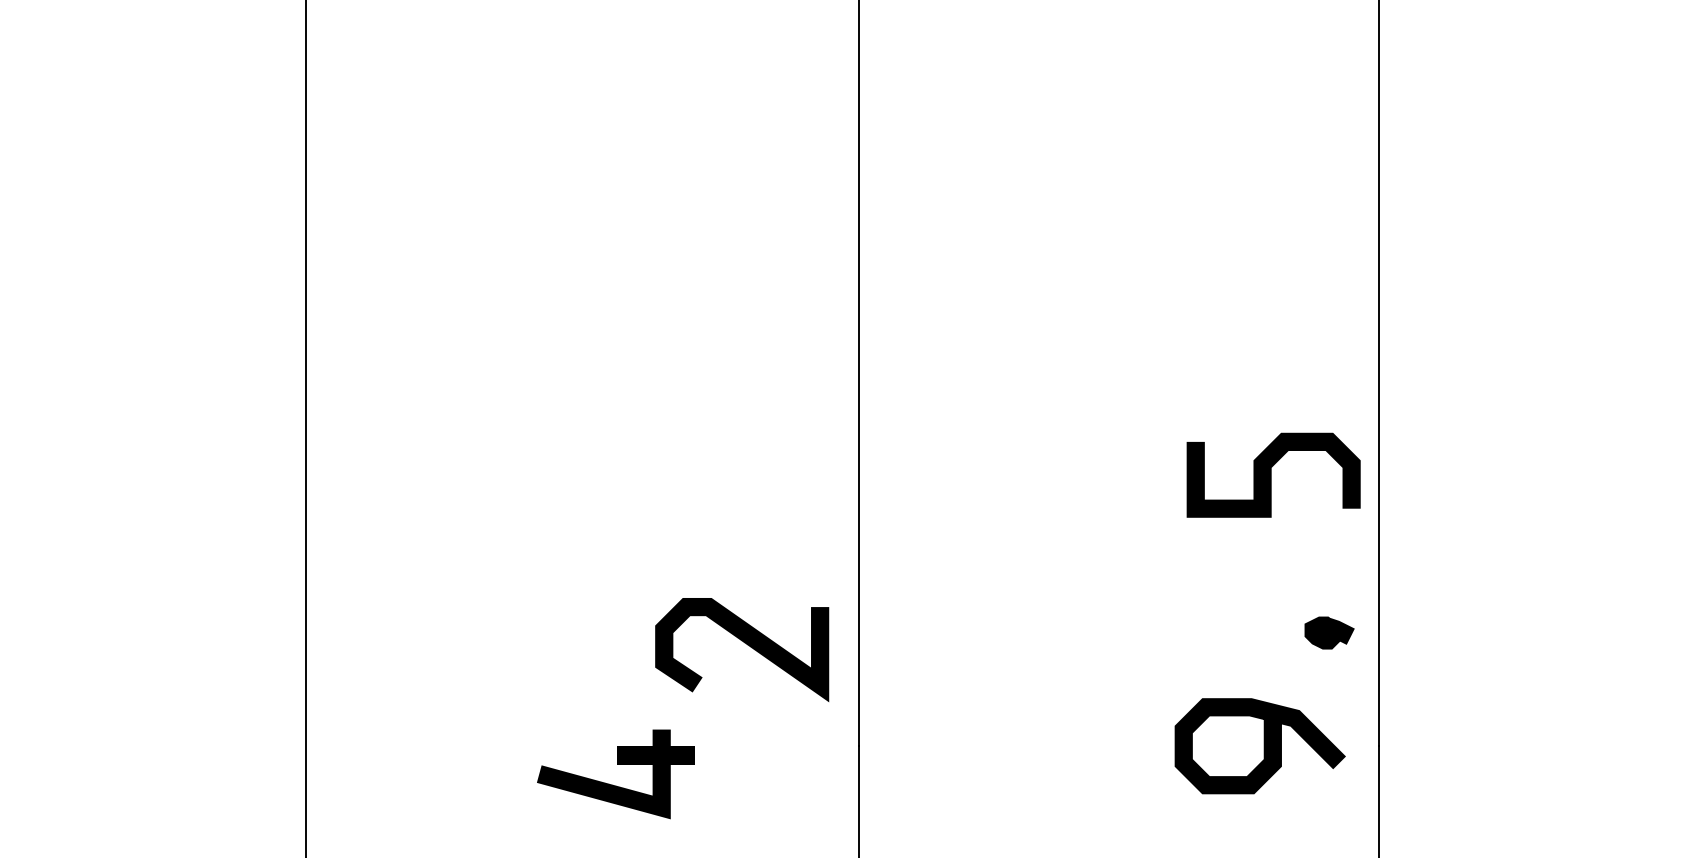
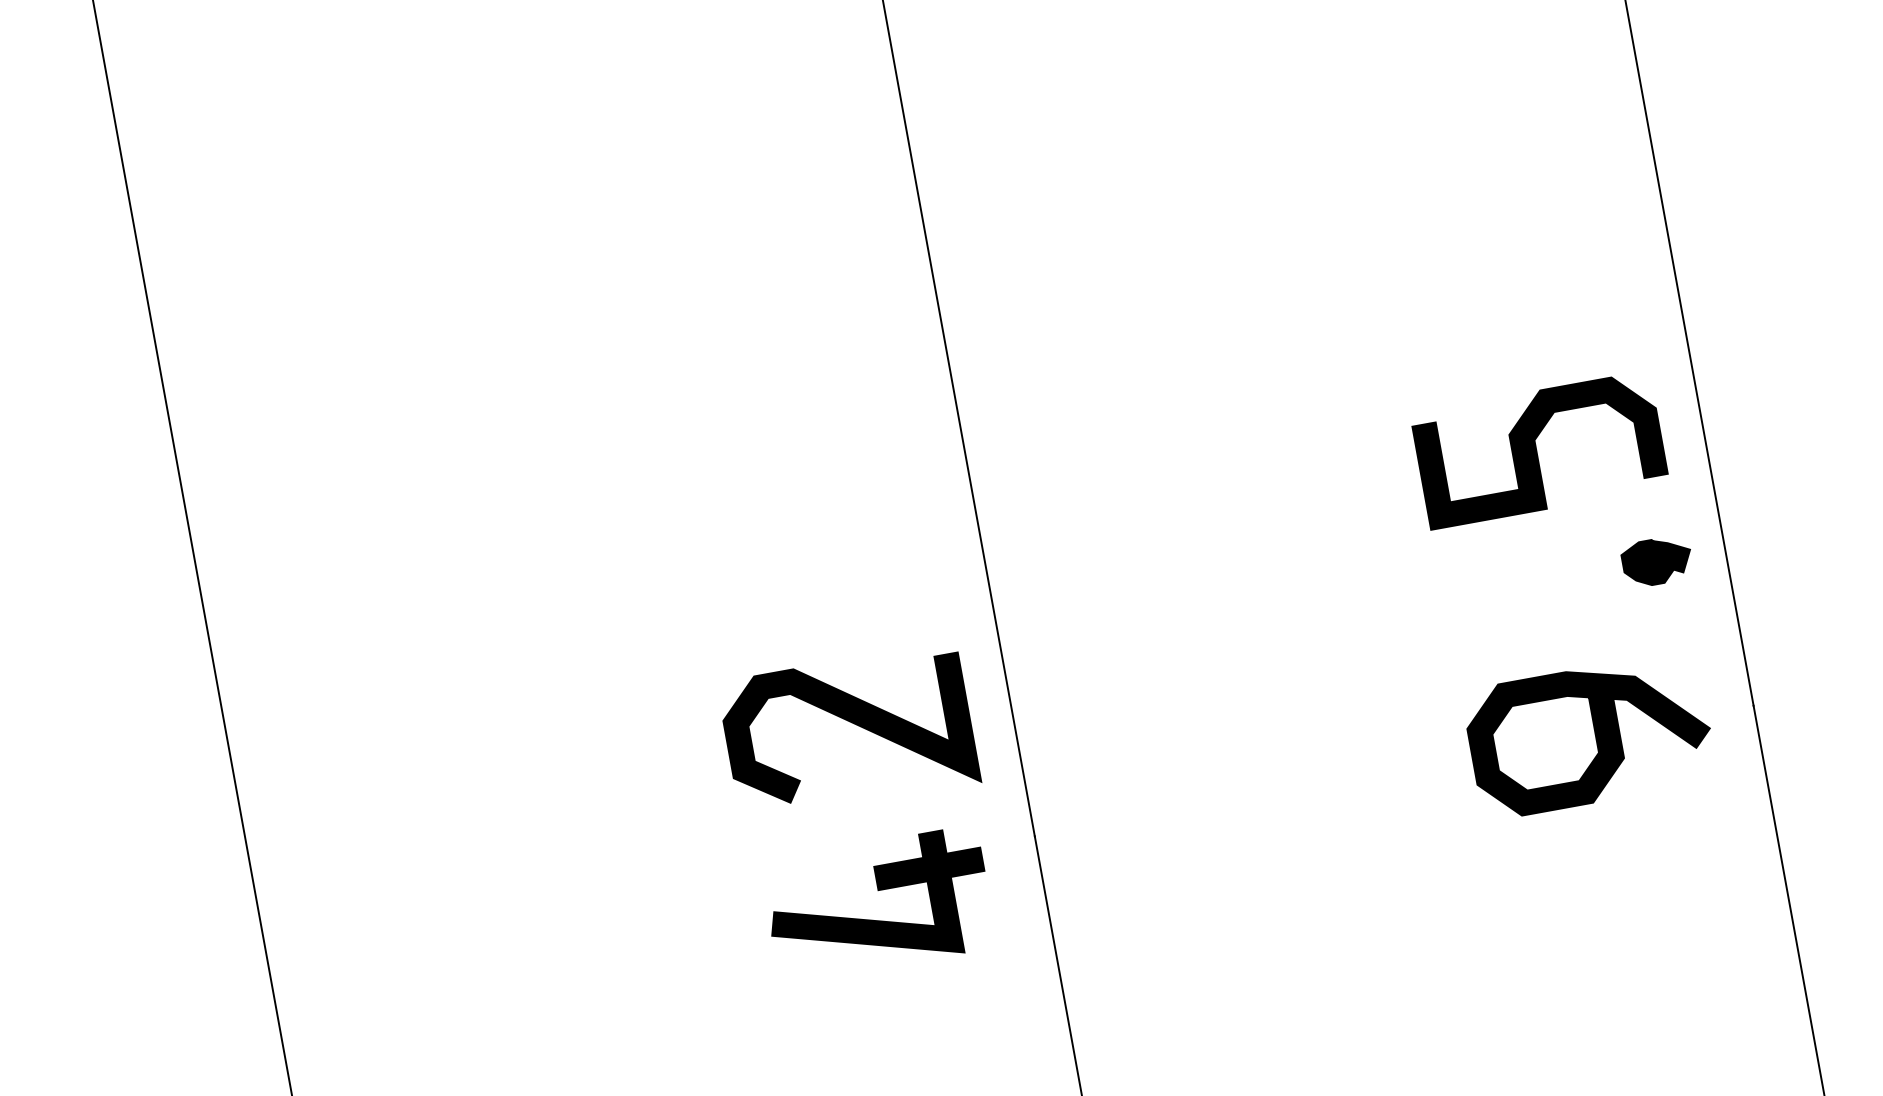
curve: (1271, 474) -> (1536, 449), moved
part: (617, 764) -> (878, 890), moved

